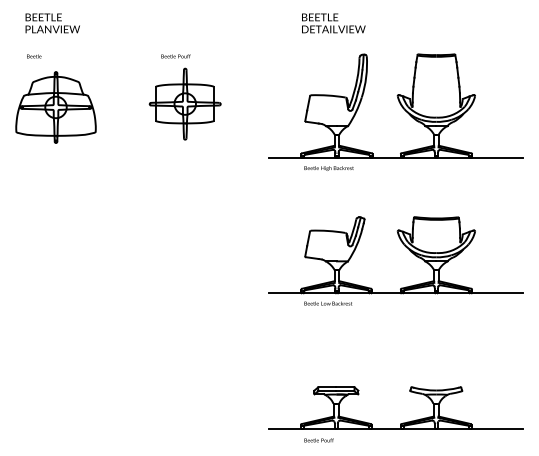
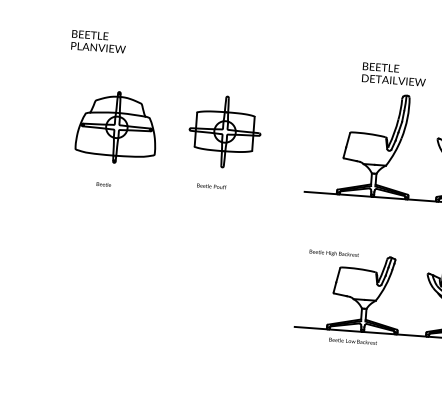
text: (333, 23) -> (393, 74), moved
text: (34, 56) -> (104, 184), moved
text: (175, 56) -> (211, 186), moved
part: (55, 107) -> (116, 127), moved
text: (328, 168) -> (333, 253), moved

